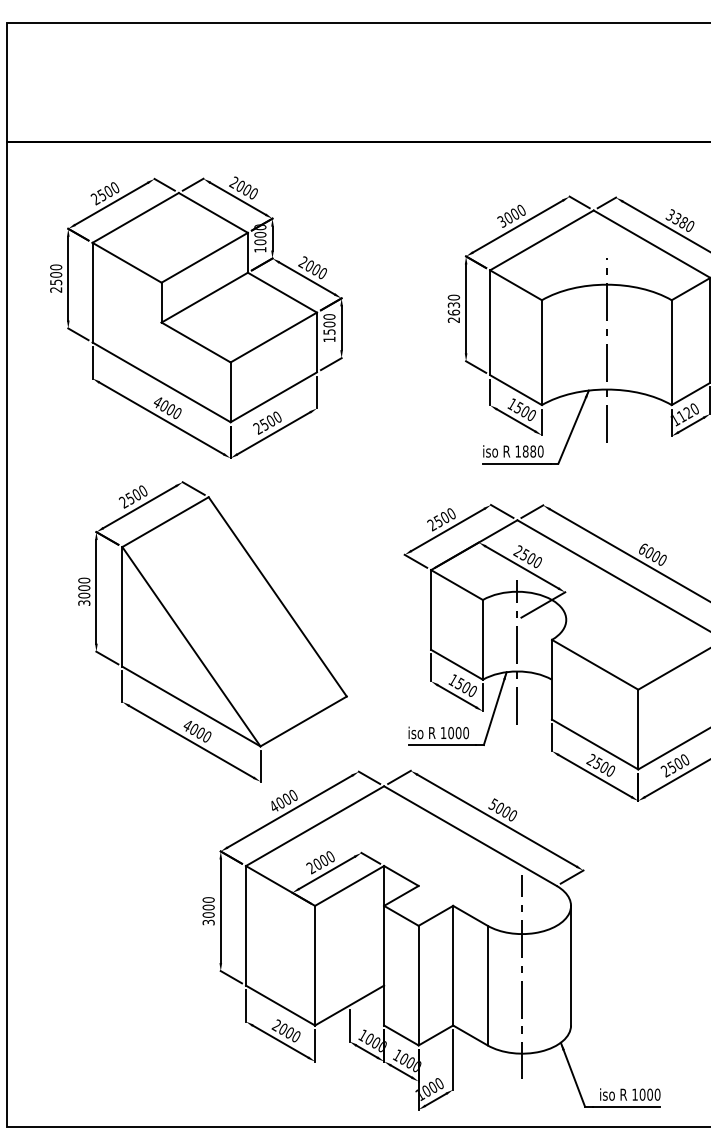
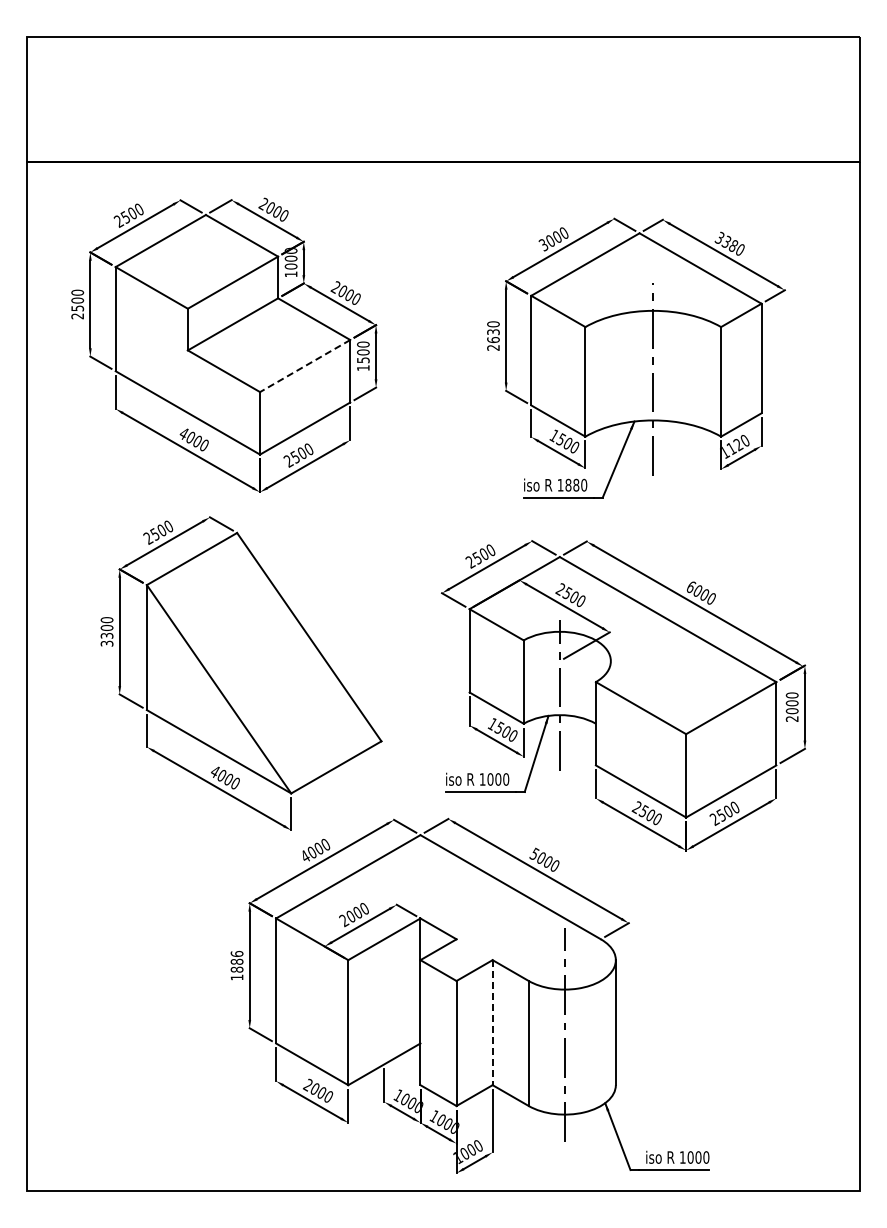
line: (273, 337) -> (304, 366), solid -> dashed
text: (83, 595) -> (106, 635), 3000 -> 3300
text: (208, 911) -> (236, 965), 3000 -> 1886
line: (453, 965) -> (492, 1022), solid -> dashed

